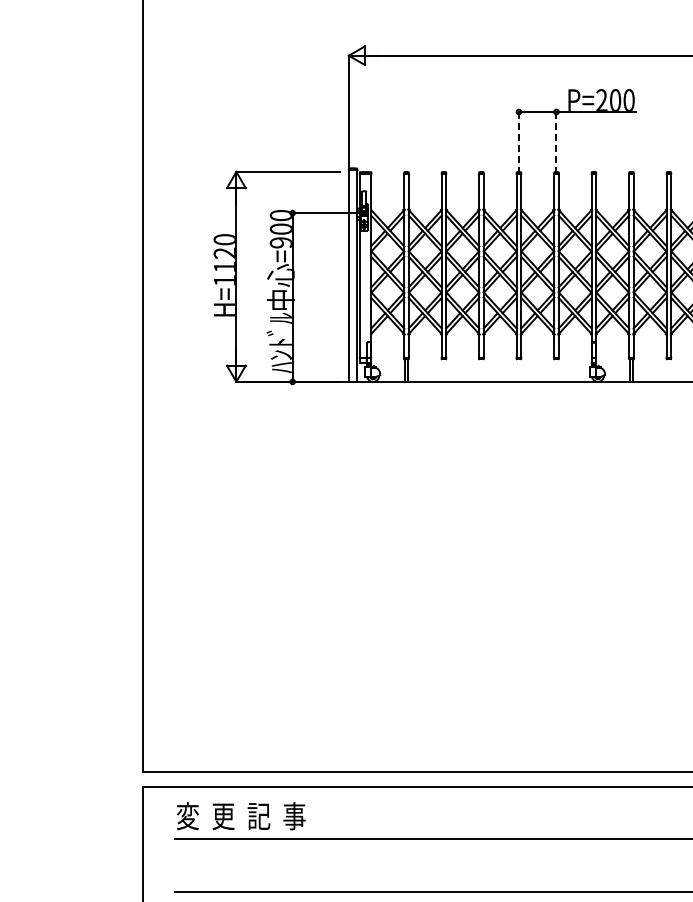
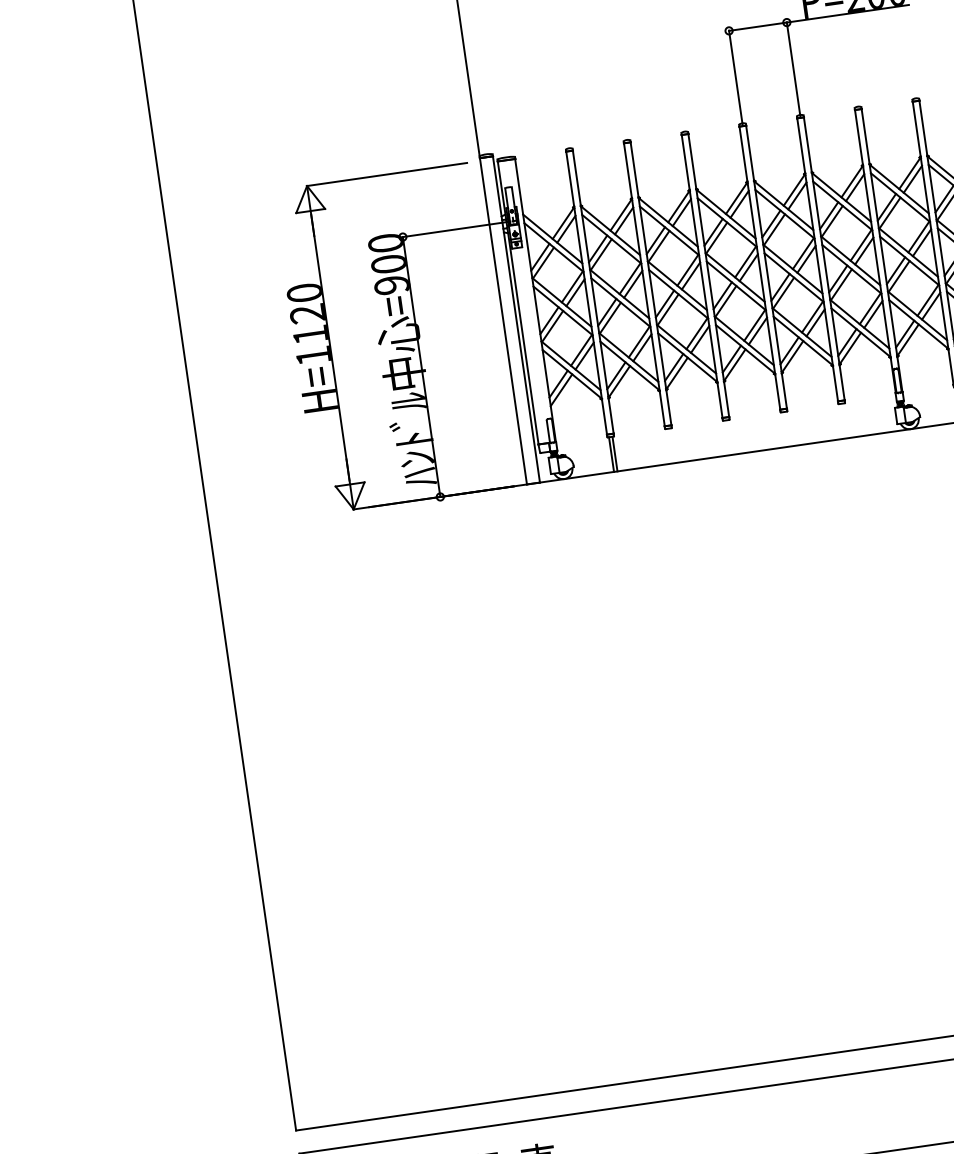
line: (518, 142) -> (735, 78), dashed -> solid
line: (556, 142) -> (793, 69), dashed -> solid

